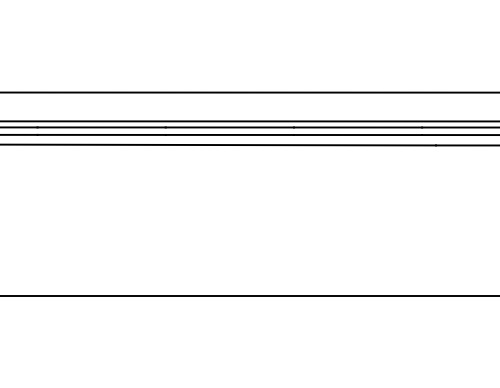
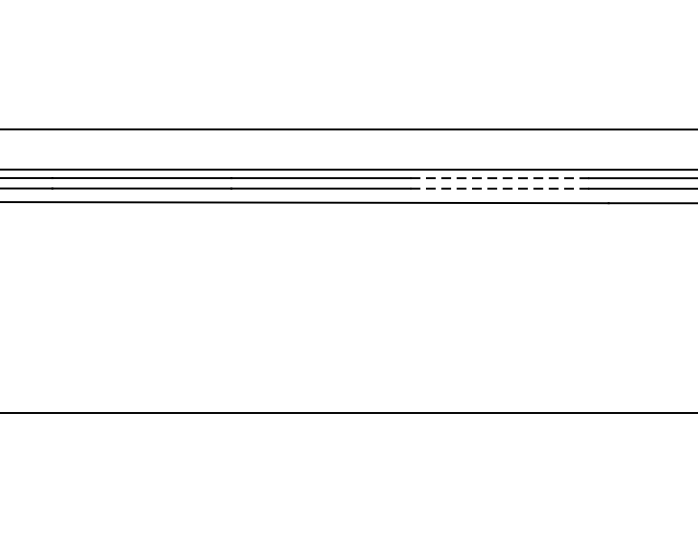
line: (357, 127) -> (499, 178), solid -> dashed
line: (357, 135) -> (499, 189), solid -> dashed

